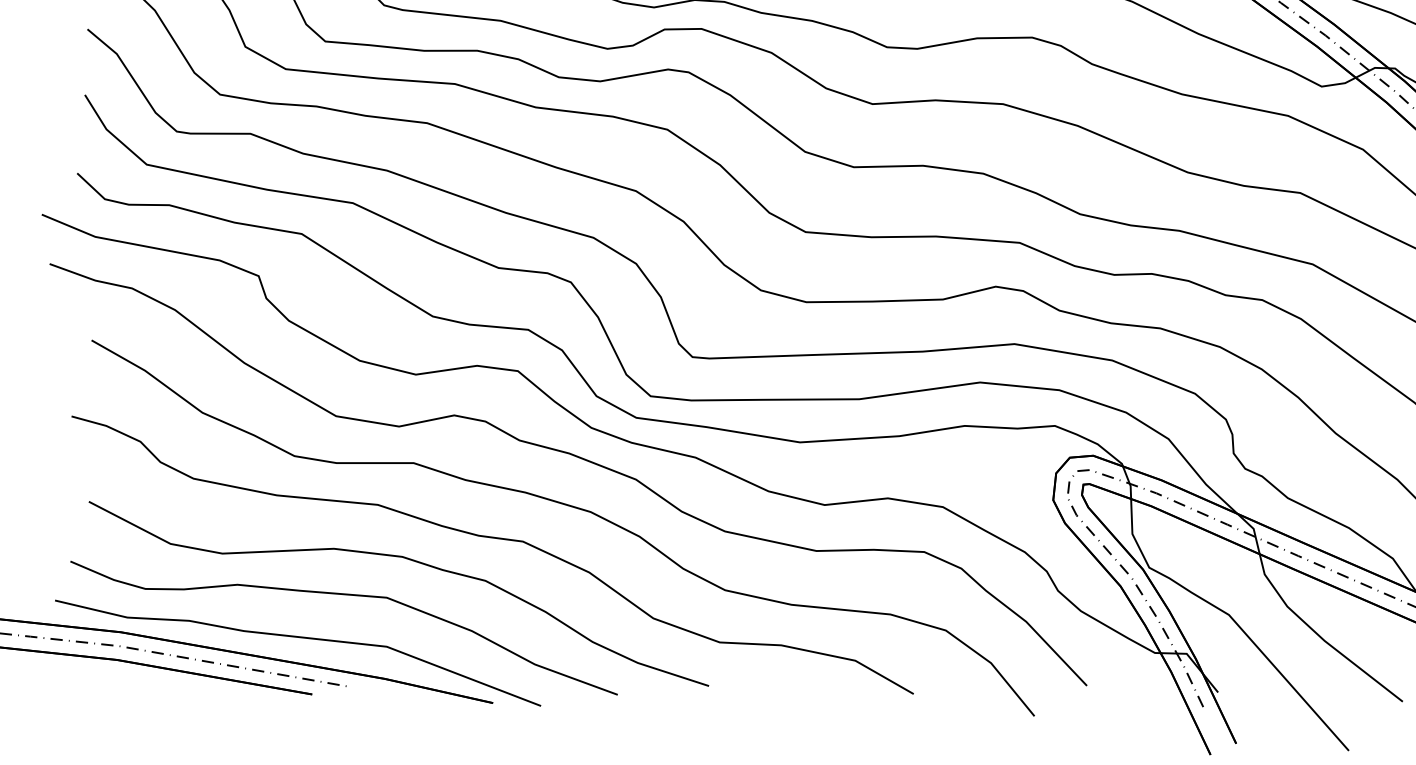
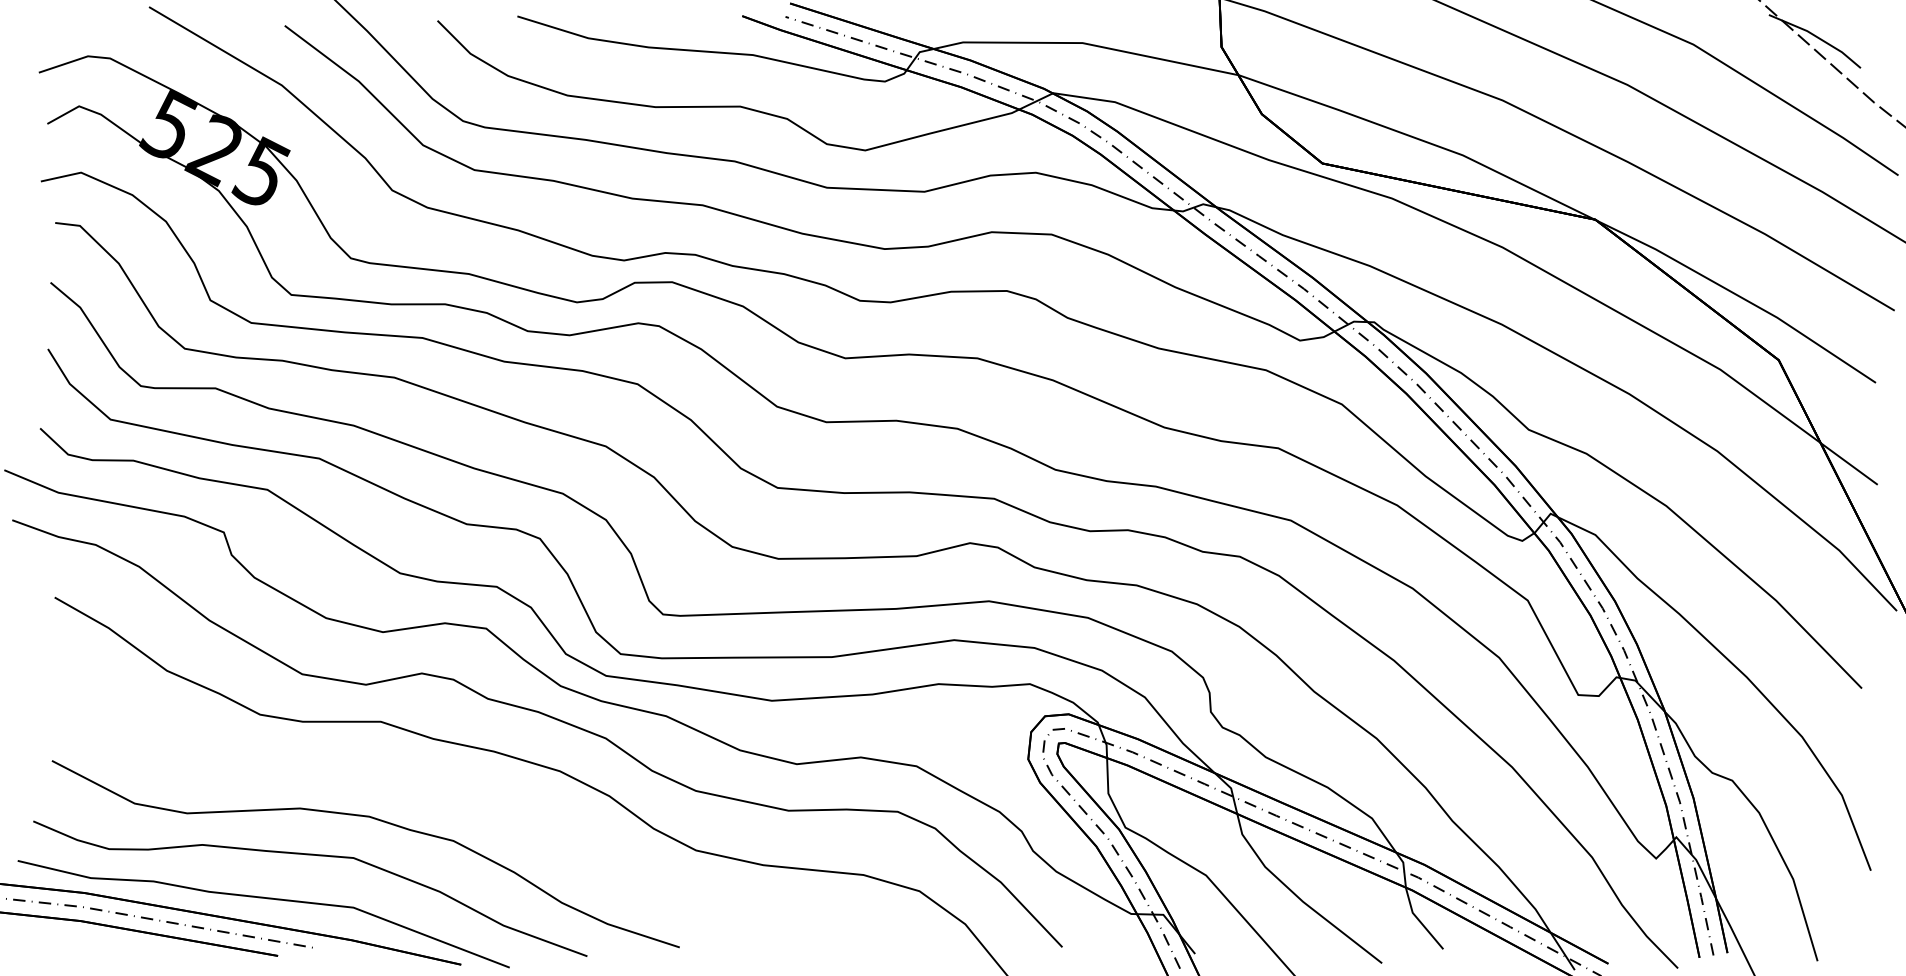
curve: (493, 538) -> (461, 798), removed

